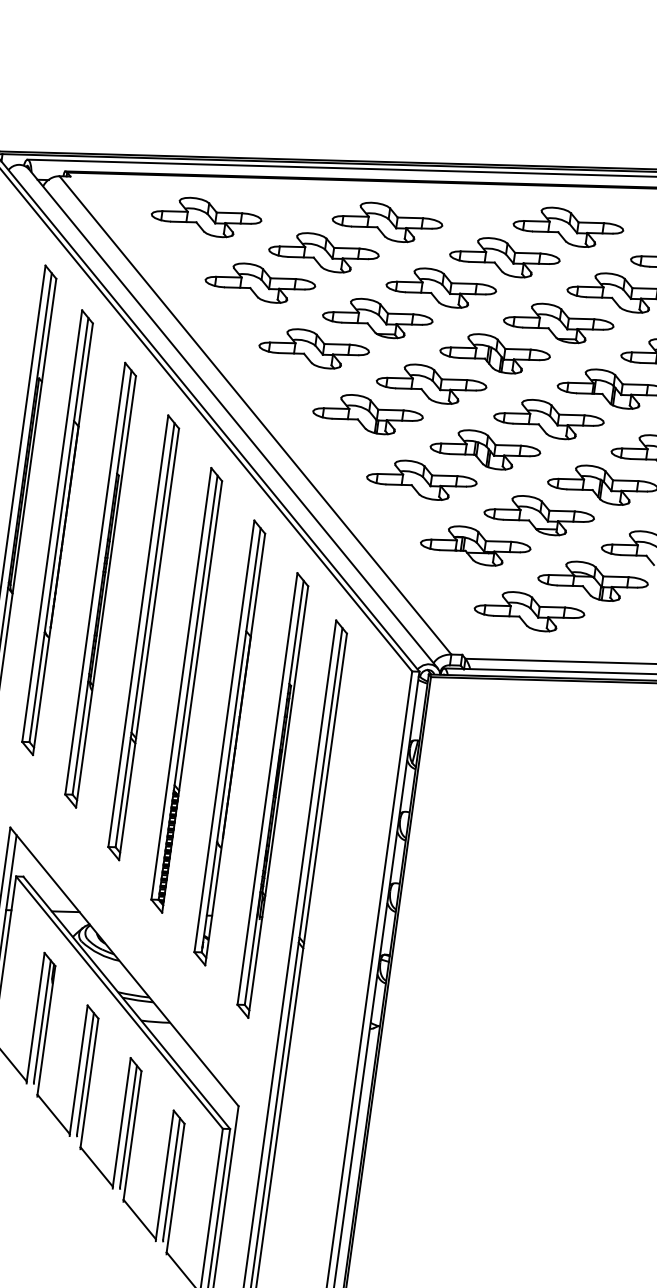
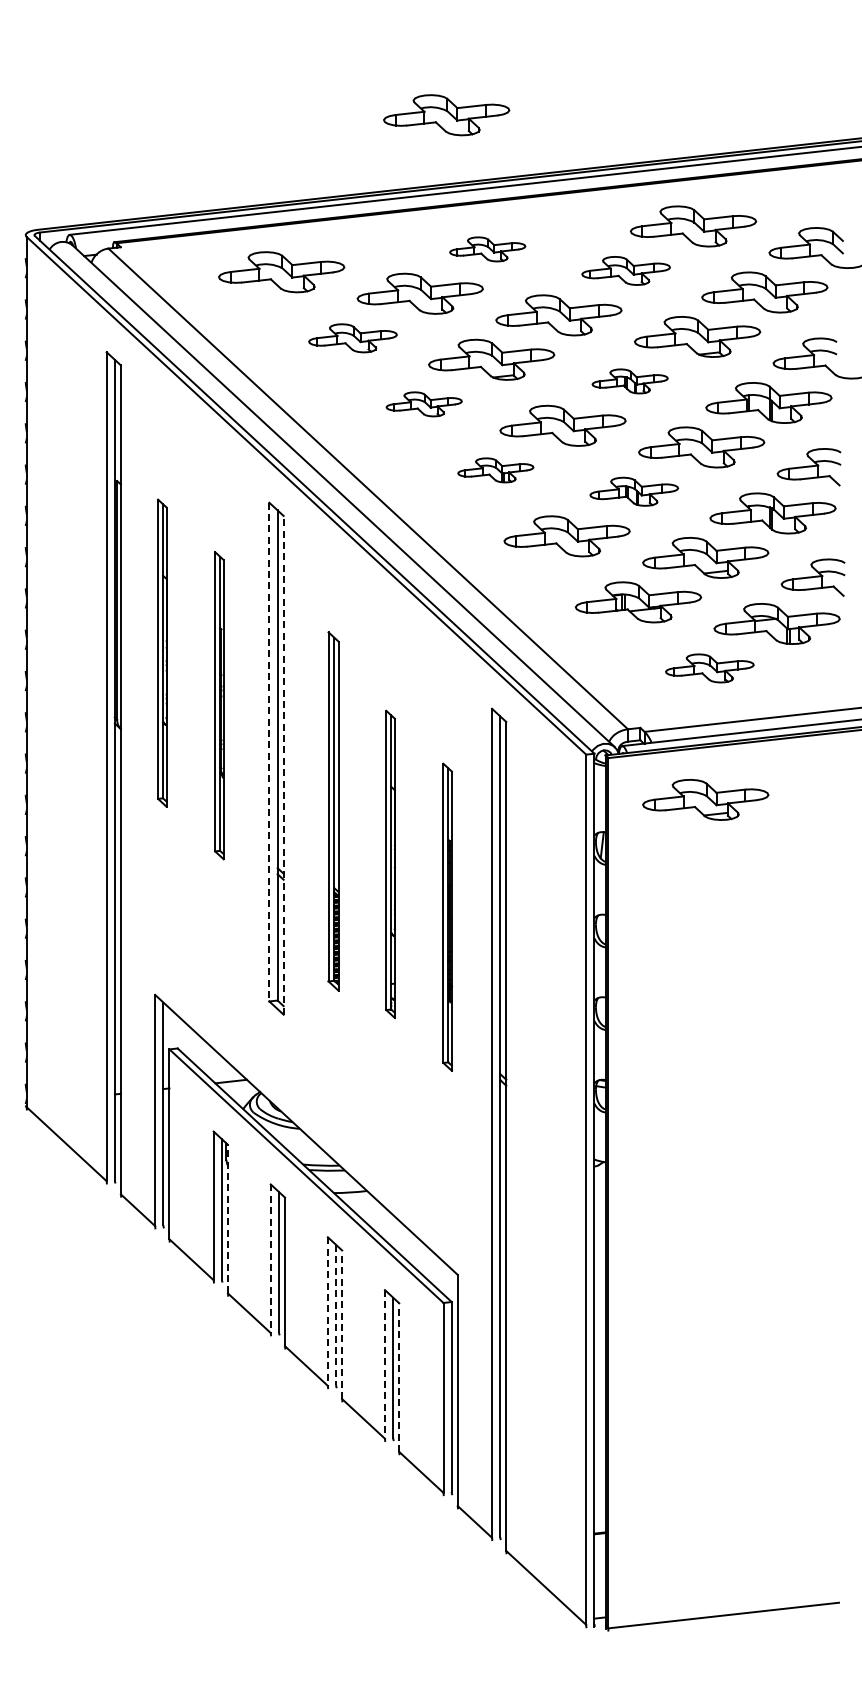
part: (368, 101) -> (446, 115), added
part: (387, 222) -> (487, 249), size x0.6
part: (504, 257) -> (625, 270), size x0.7
part: (259, 283) -> (352, 338), size x0.7
part: (313, 348) -> (423, 404), size x0.6
part: (494, 353) -> (629, 381), size x0.6
part: (367, 414) -> (495, 470), size x0.6
part: (484, 449) -> (633, 491), size x0.7
part: (57, 533) -> (162, 653), size x0.6
part: (100, 584) -> (219, 705), size x0.6
part: (529, 611) -> (709, 668), size x0.7
line: (138, 631) -> (269, 752), solid -> dashed
line: (149, 643) -> (283, 764), solid -> dashed
part: (186, 690) -> (333, 811), size x0.7
part: (510, 724) -> (705, 799), added
part: (229, 743) -> (390, 864), size x0.6
part: (272, 795) -> (447, 917), size x0.6
line: (46, 1029) -> (227, 1218), solid -> dashed
line: (78, 1070) -> (270, 1259), solid -> dashed
line: (121, 1123) -> (327, 1312), solid -> dashed
line: (128, 1126) -> (336, 1315), solid -> dashed
line: (132, 1135) -> (342, 1324), solid -> dashed
line: (164, 1174) -> (384, 1364), solid -> dashed
line: (175, 1188) -> (399, 1377), solid -> dashed

